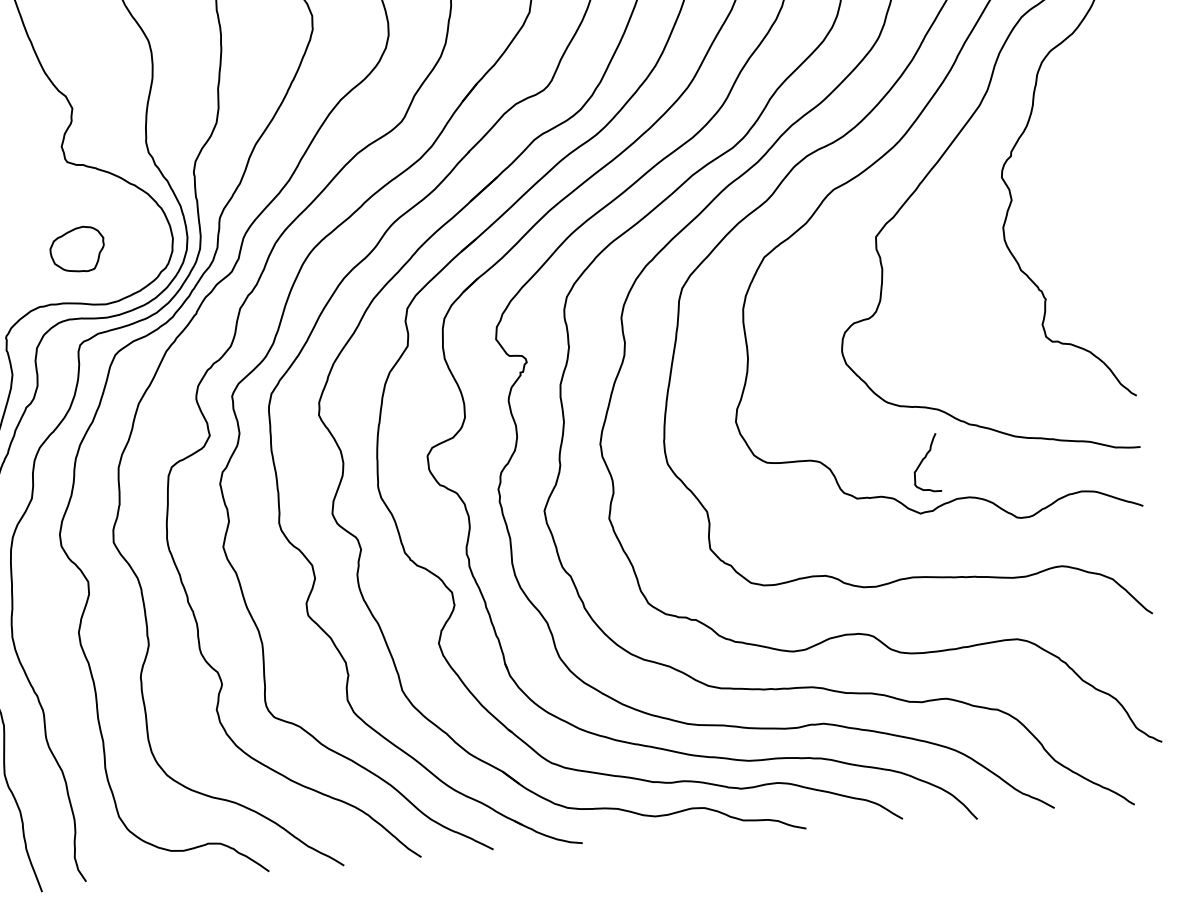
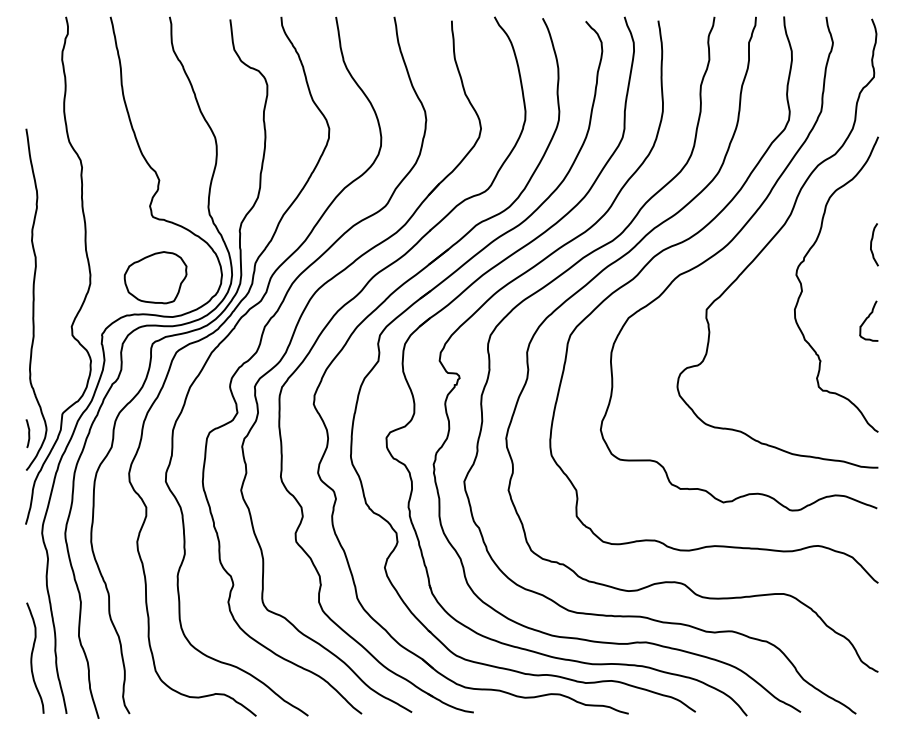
curve: (1108, 122) -> (872, 242), added
part: (77, 249) -> (155, 277), size x1.67
curve: (924, 461) -> (867, 319), moved

